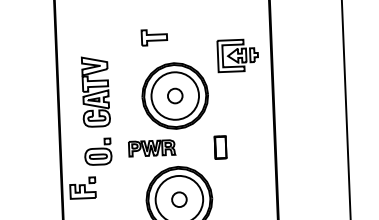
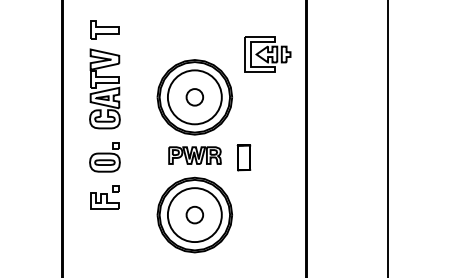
part: (154, 37) -> (104, 29), moved
part: (151, 148) -> (194, 155), moved
part: (82, 188) -> (104, 197), moved

